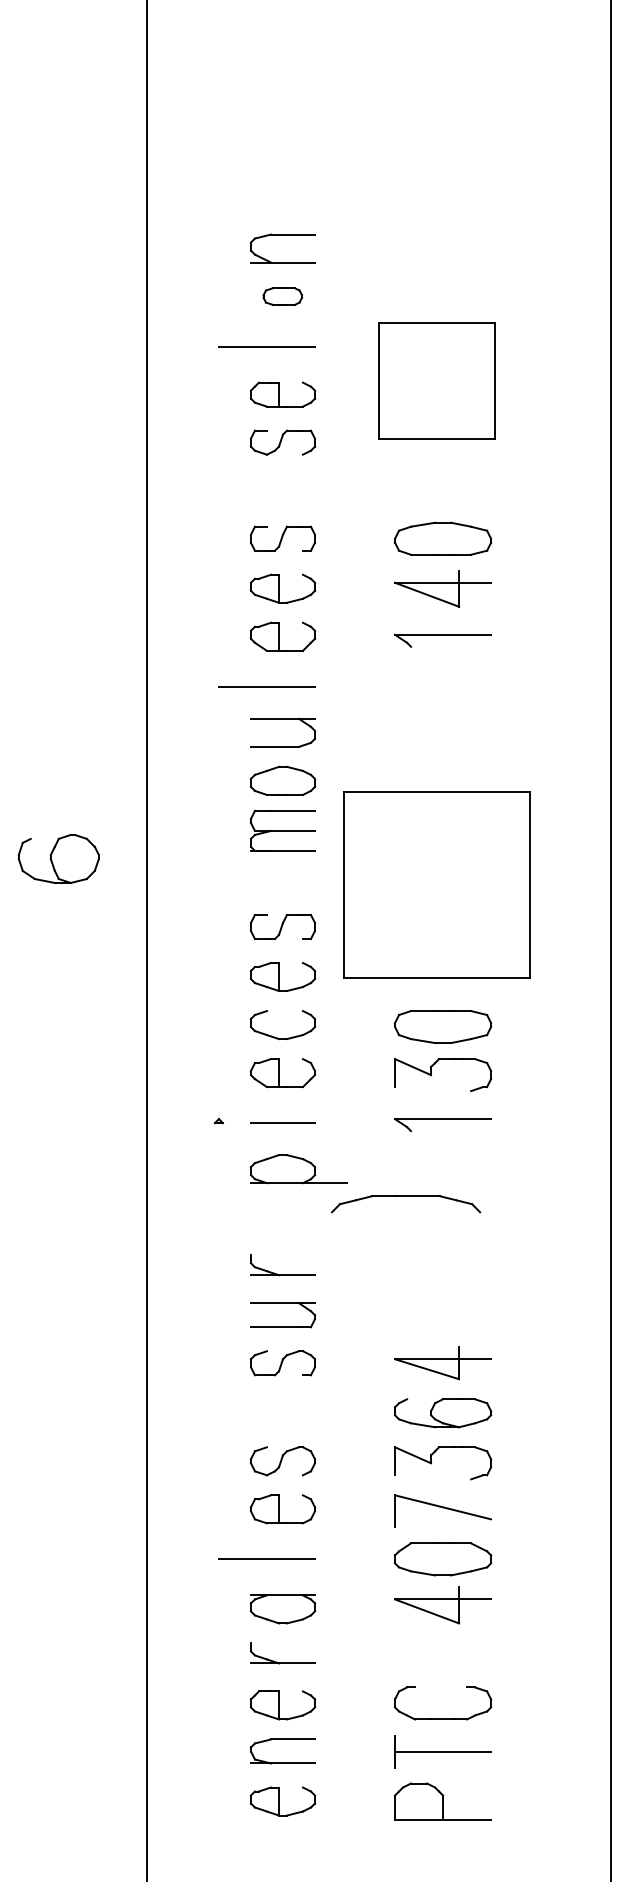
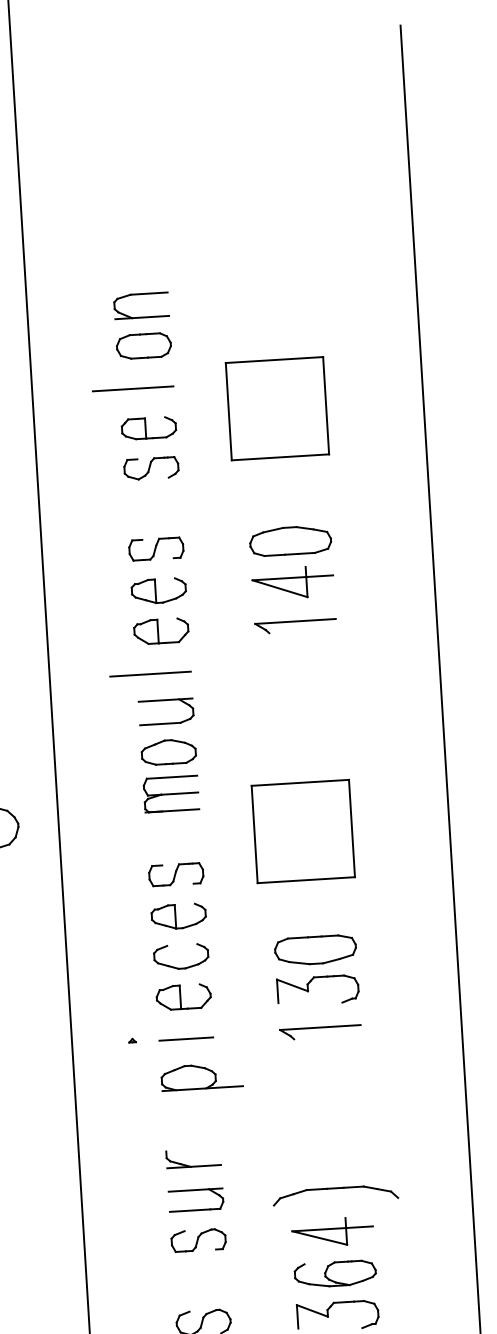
part: (282, 296) -> (143, 346), size x1.67
part: (436, 884) -> (302, 831), size x0.62
part: (406, 1196) -> (335, 1188), moved

